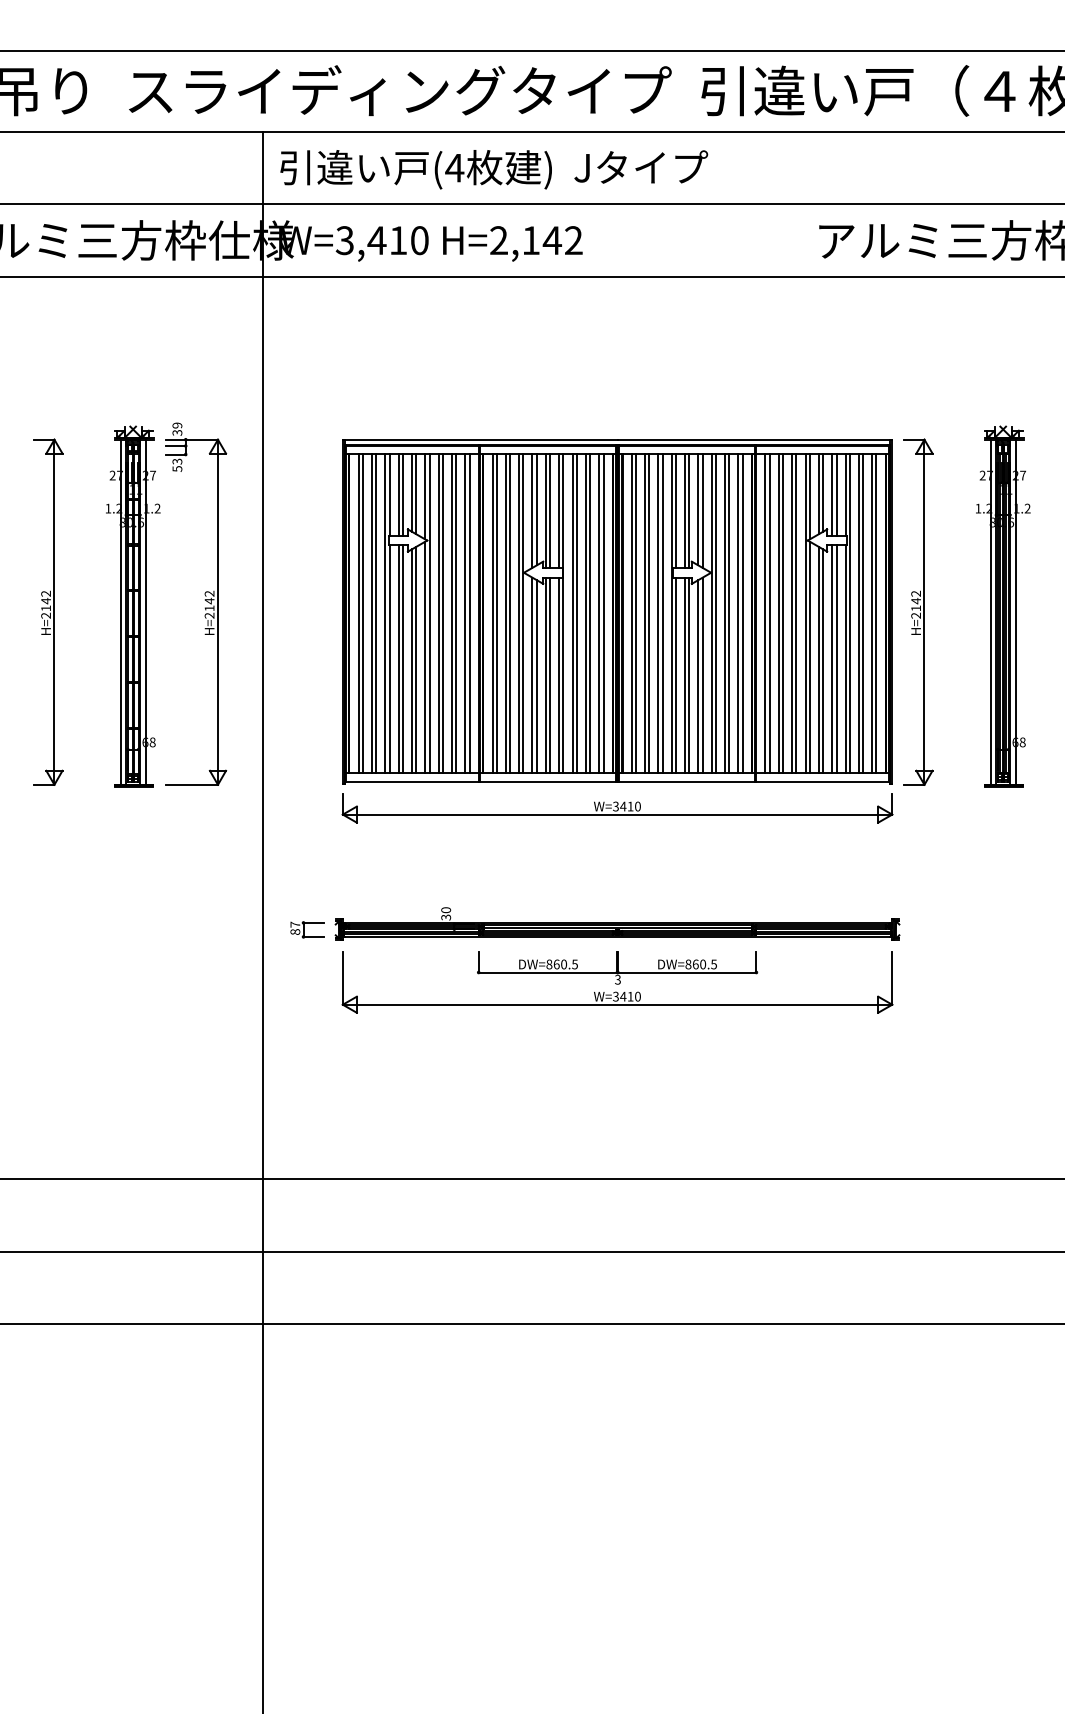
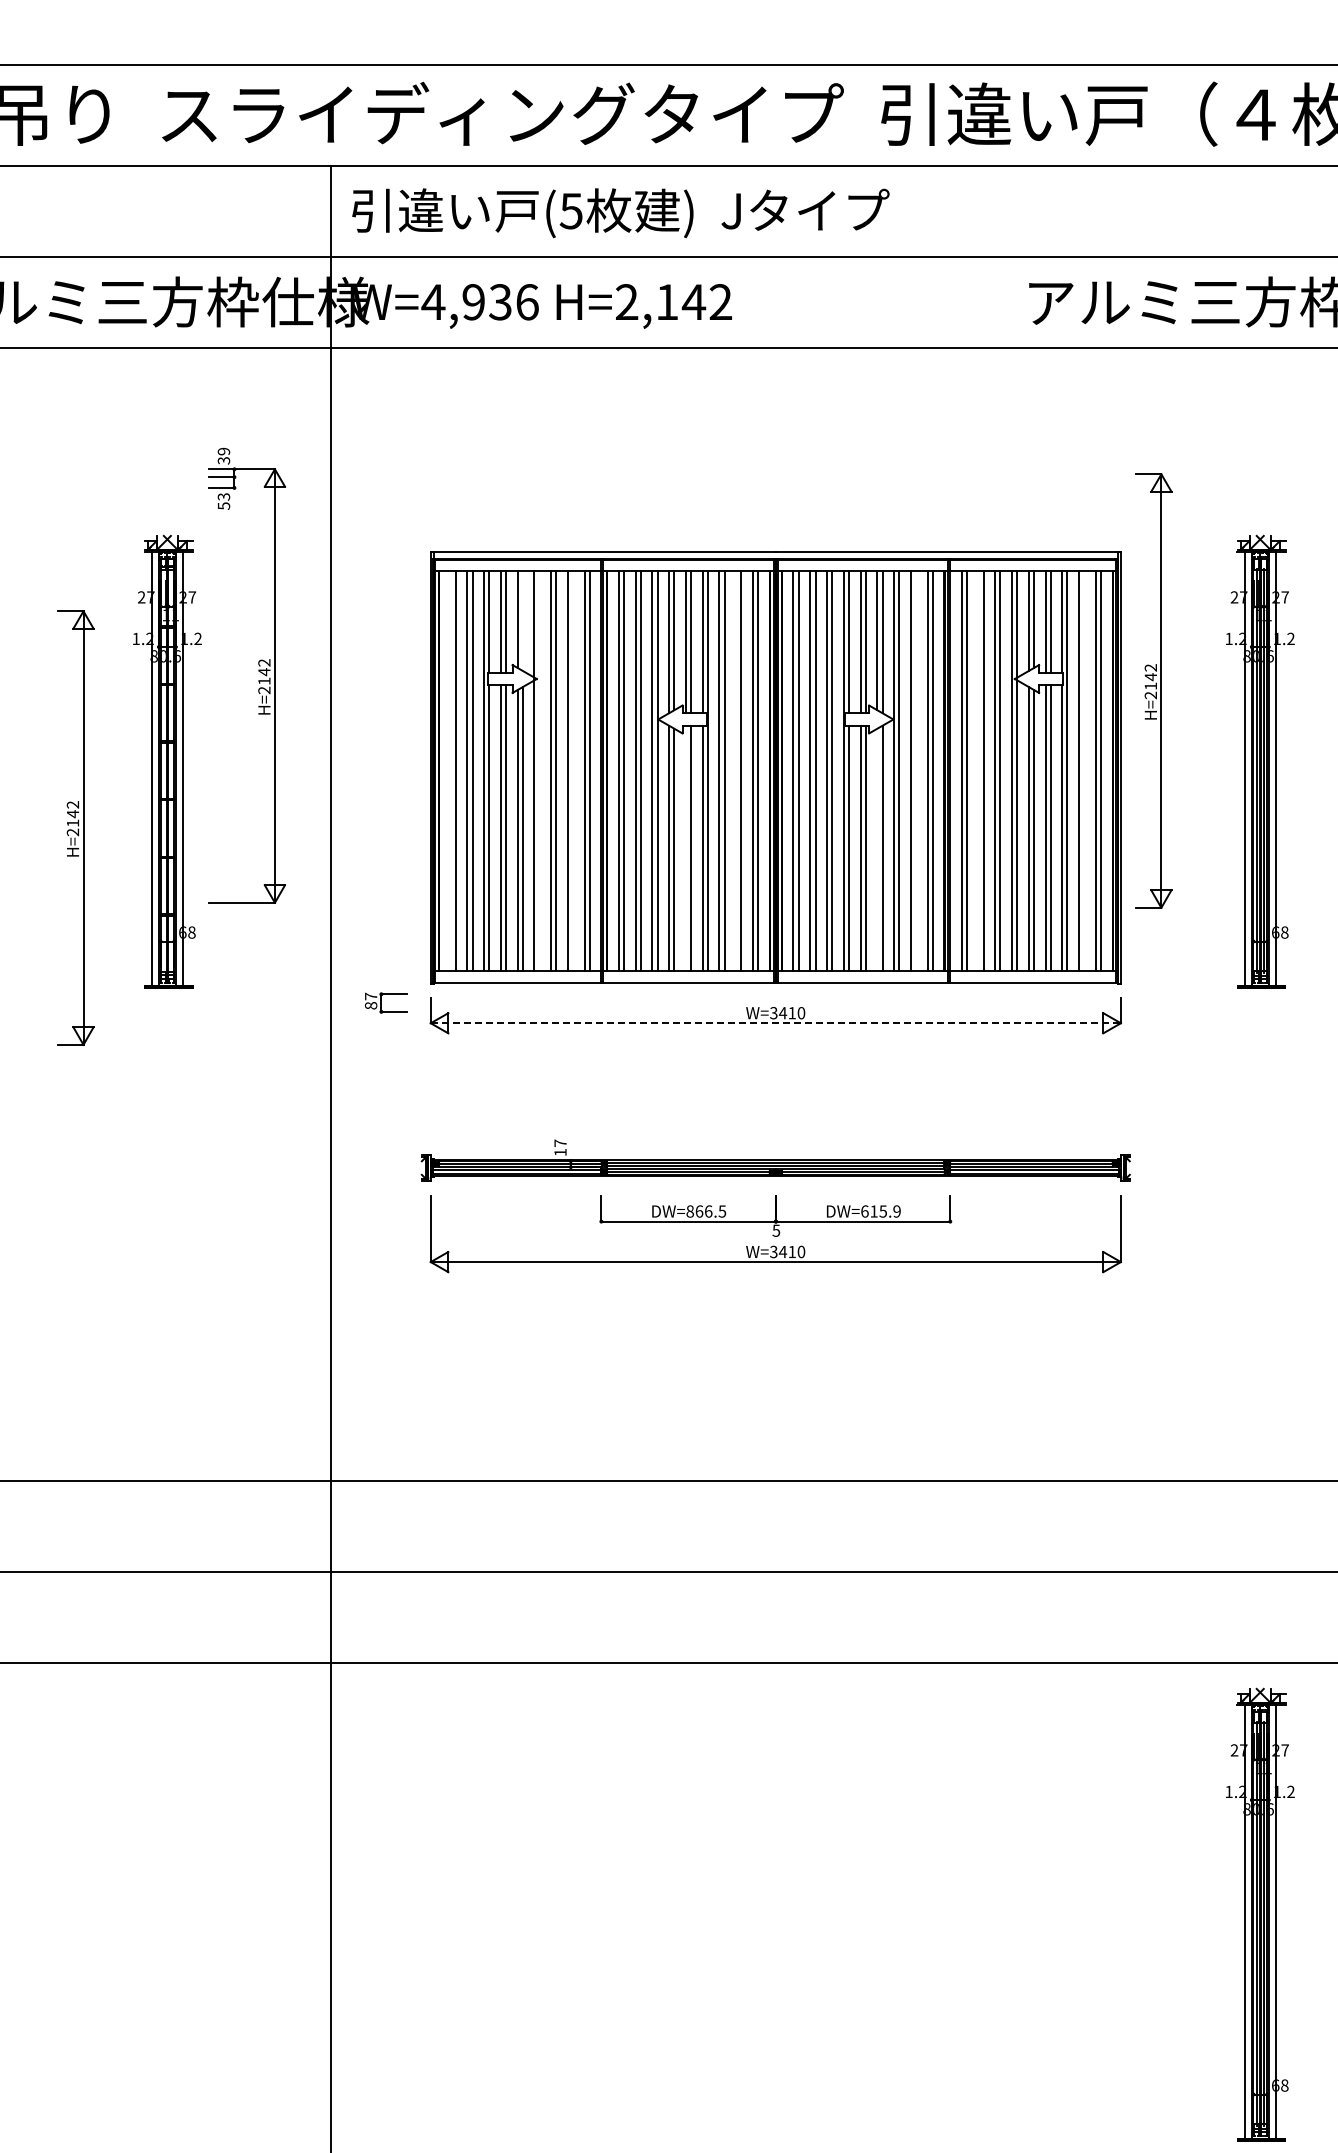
text: (454, 168) -> (571, 211), (4 -> (5
text: (381, 240) -> (479, 302), W=3,410 -> W=4,936
line: (415, 493) -> (522, 620), removed
part: (204, 600) -> (258, 671), moved
part: (48, 611) -> (75, 827), moved
part: (918, 611) -> (1153, 690), moved
line: (358, 613) -> (450, 770), removed
line: (429, 613) -> (539, 770), removed
line: (456, 613) -> (573, 770), removed
line: (586, 613) -> (736, 770), removed
line: (729, 613) -> (916, 770), removed
line: (778, 613) -> (978, 770), removed
line: (863, 613) -> (1084, 770), removed
line: (545, 675) -> (685, 848), removed
line: (698, 676) -> (877, 849), removed
line: (618, 814) -> (776, 1023), solid -> dashed
text: (446, 913) -> (560, 1147), 30 -> 17
part: (307, 929) -> (386, 1002), moved
text: (563, 964) -> (708, 1211), DW=860.5 -> DW=866.5
text: (700, 964) -> (880, 1211), DW=860.5 -> DW=615.9
text: (618, 979) -> (776, 1230), 3 -> 5
part: (1003, 1524) -> (1260, 1914), added

